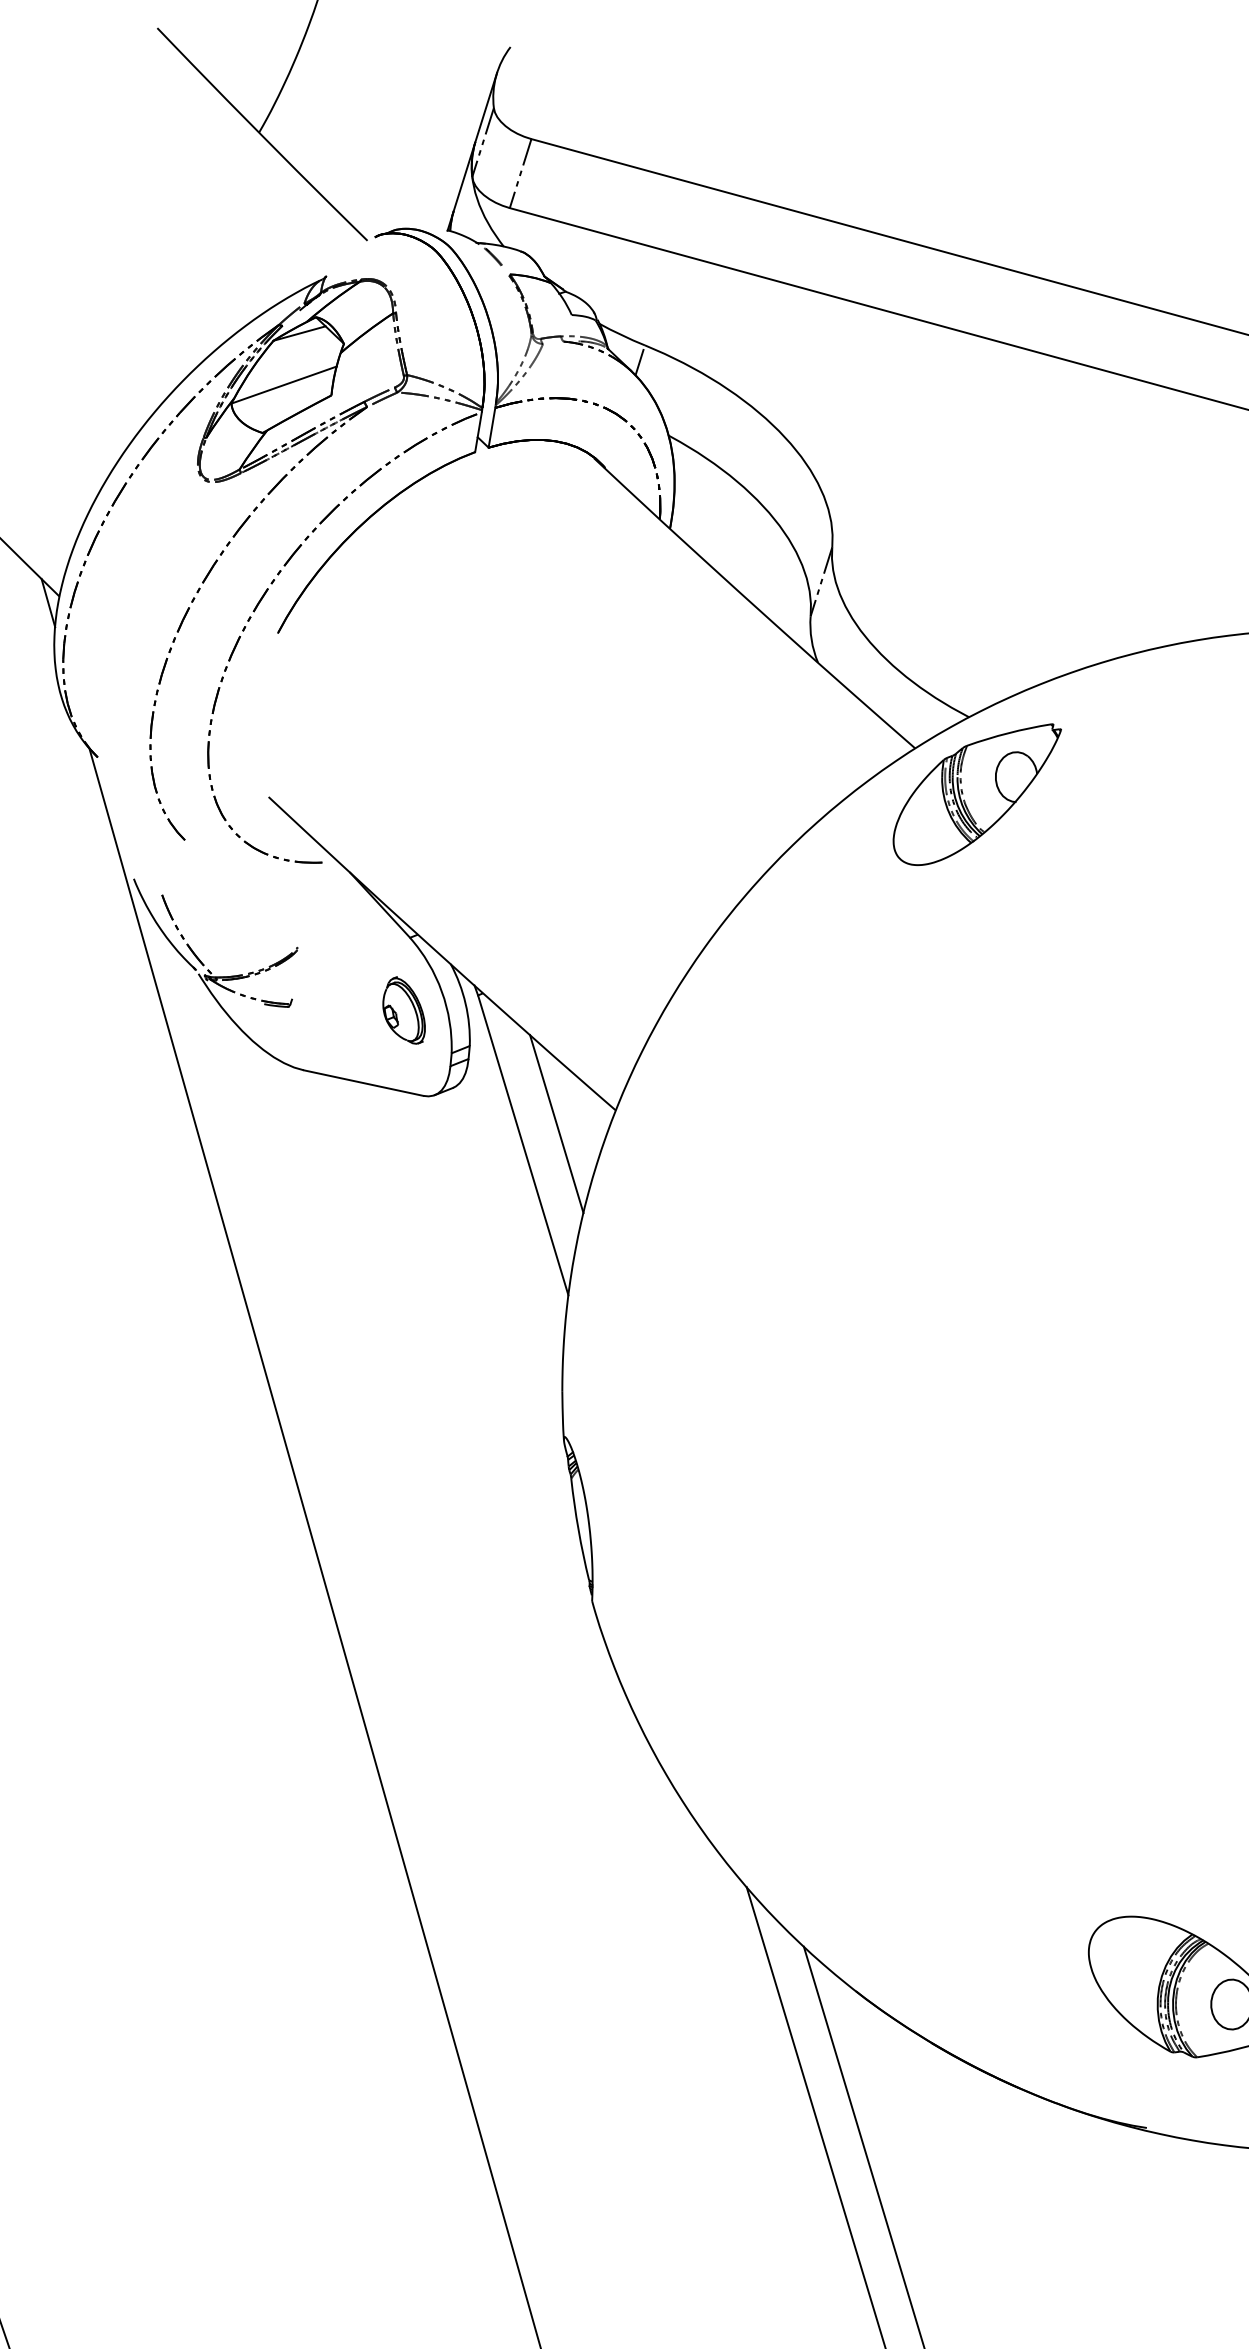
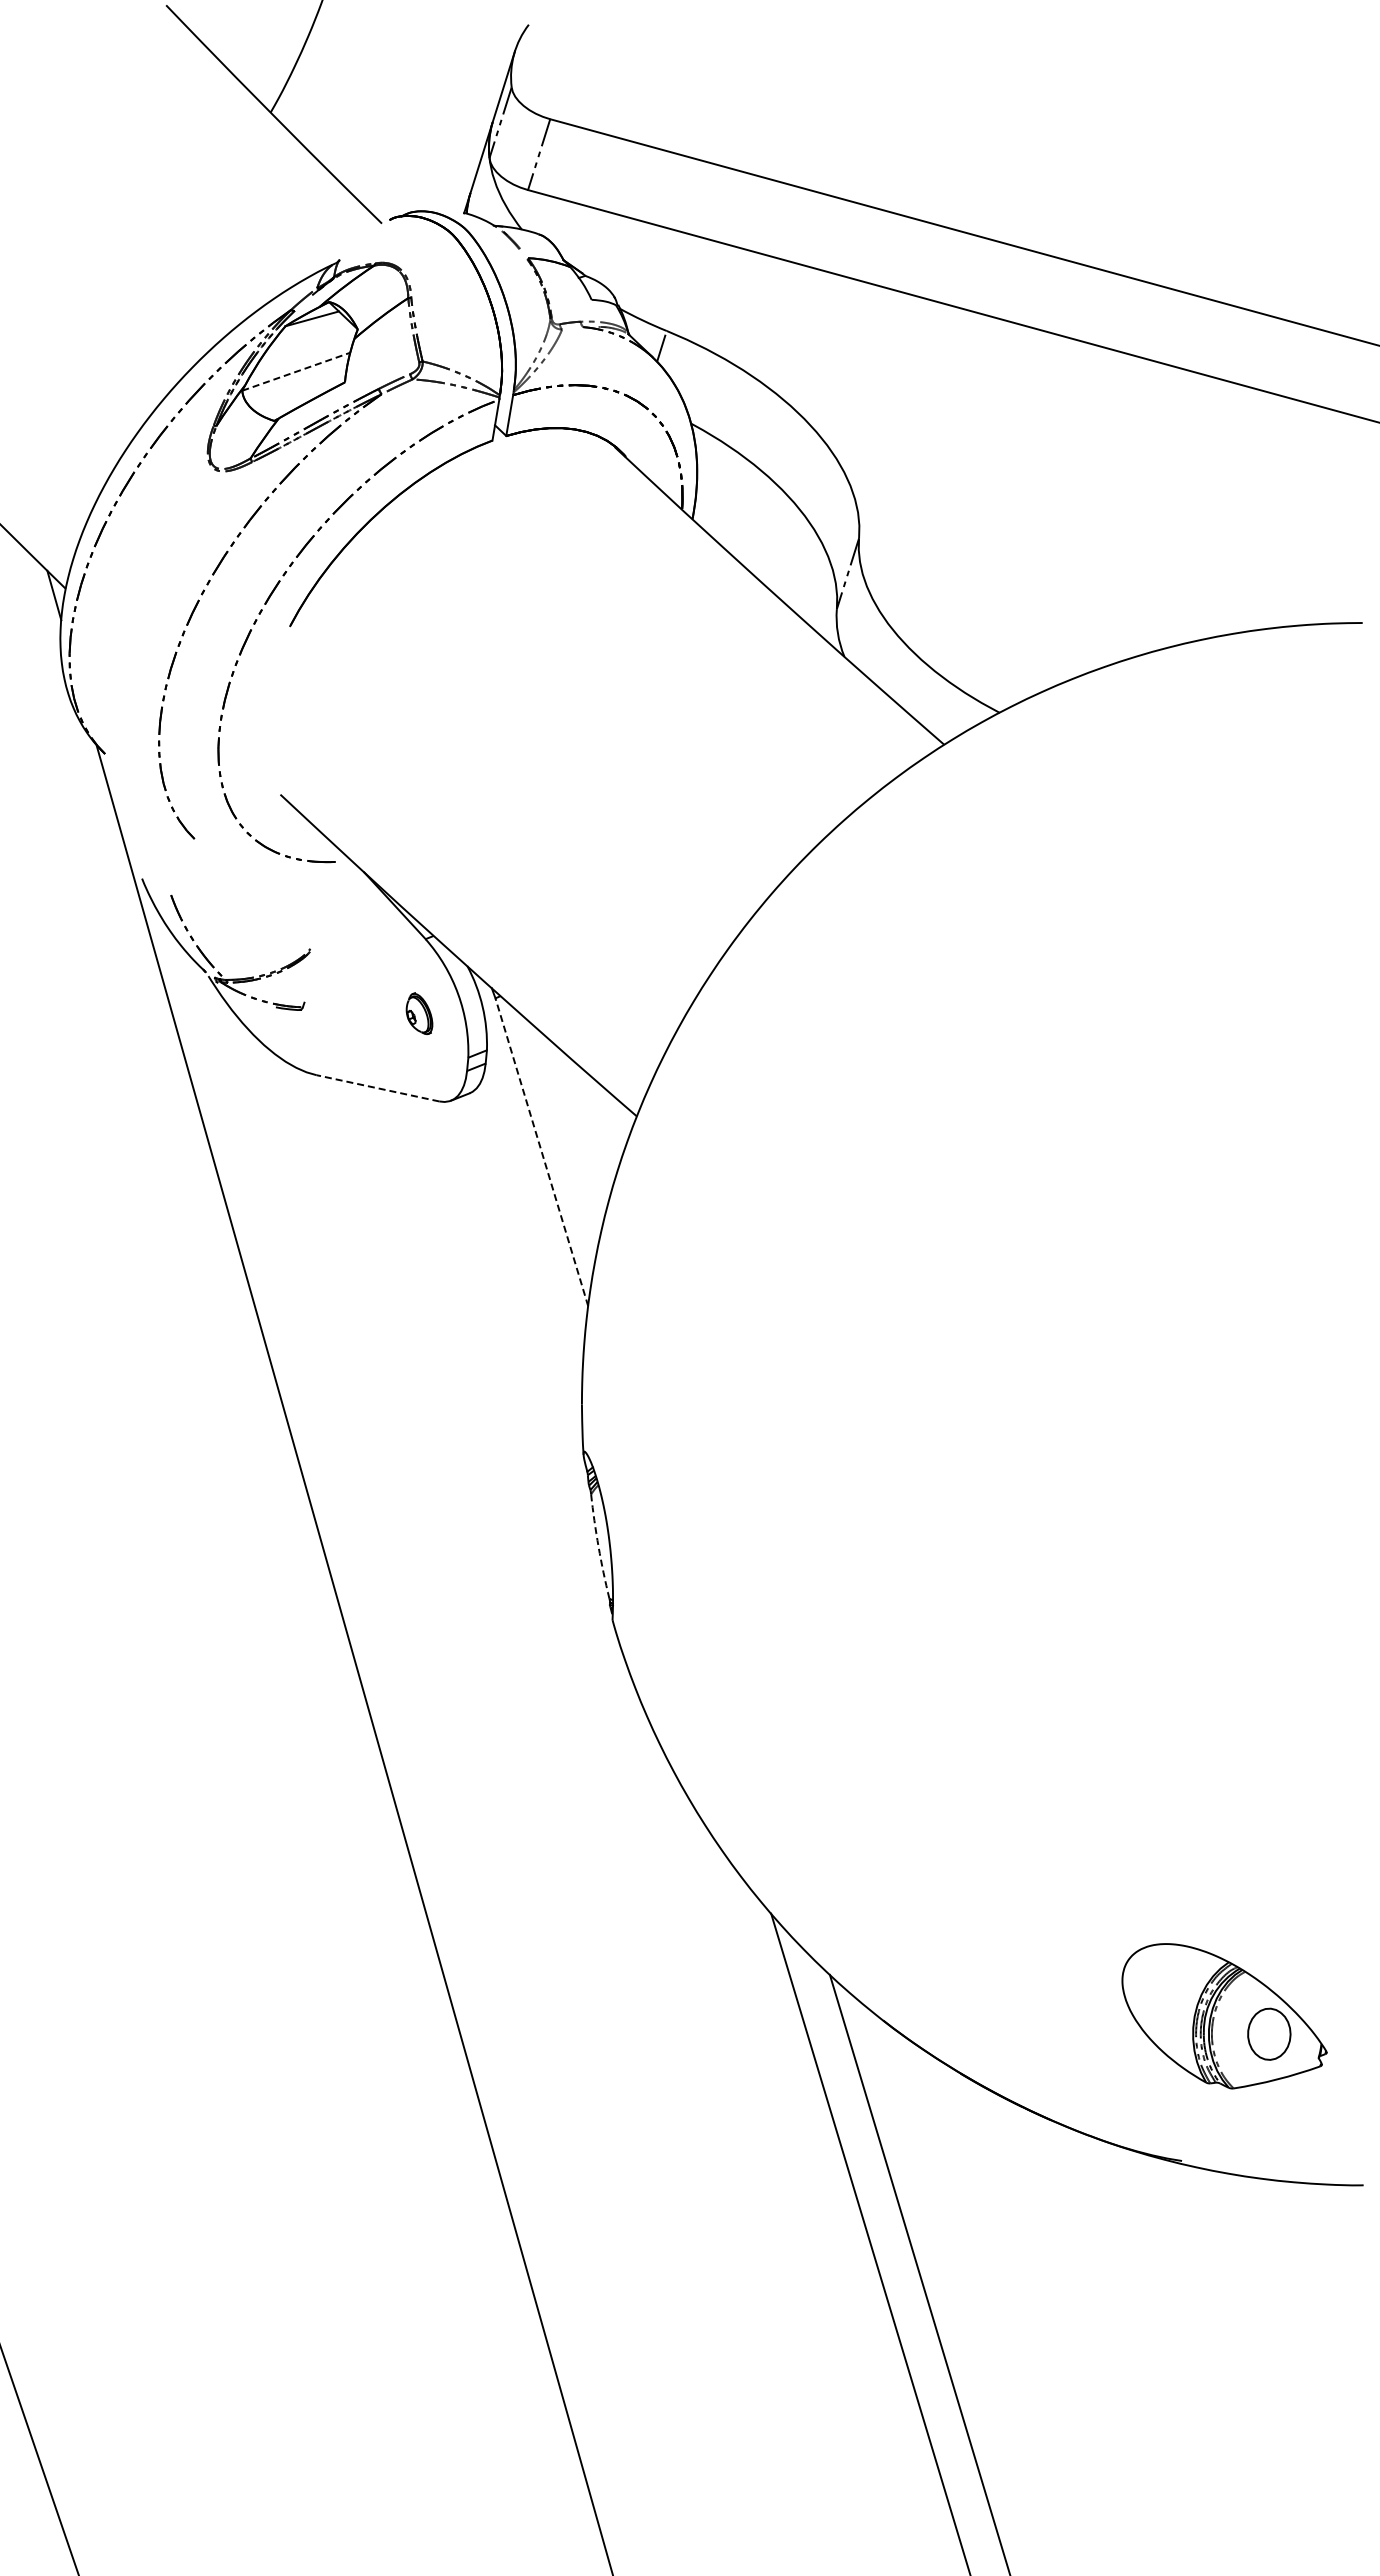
line: (284, 384) -> (296, 371), solid -> dashed
part: (976, 794) -> (1007, 792), removed
part: (404, 1010) -> (419, 1013), size x0.6
line: (363, 1083) -> (377, 1088), solid -> dashed
line: (556, 1123) -> (575, 1129), removed
line: (522, 1145) -> (541, 1152), solid -> dashed
arc: (578, 1529) -> (598, 1546), solid -> dashed

